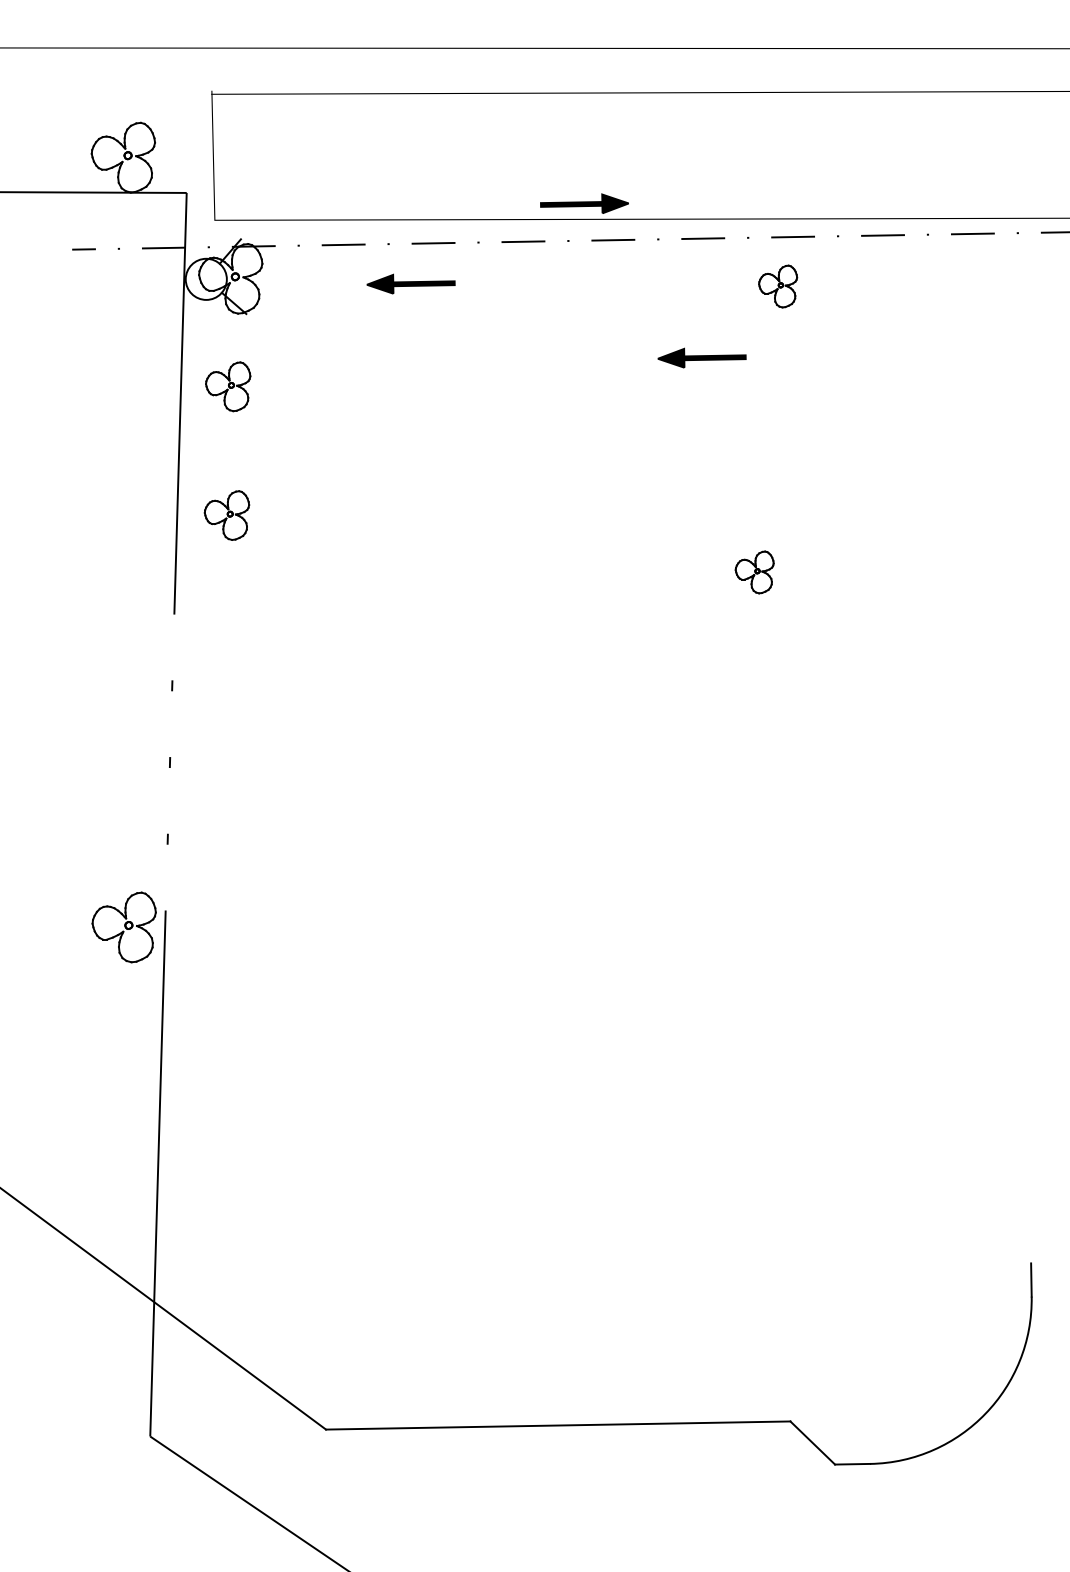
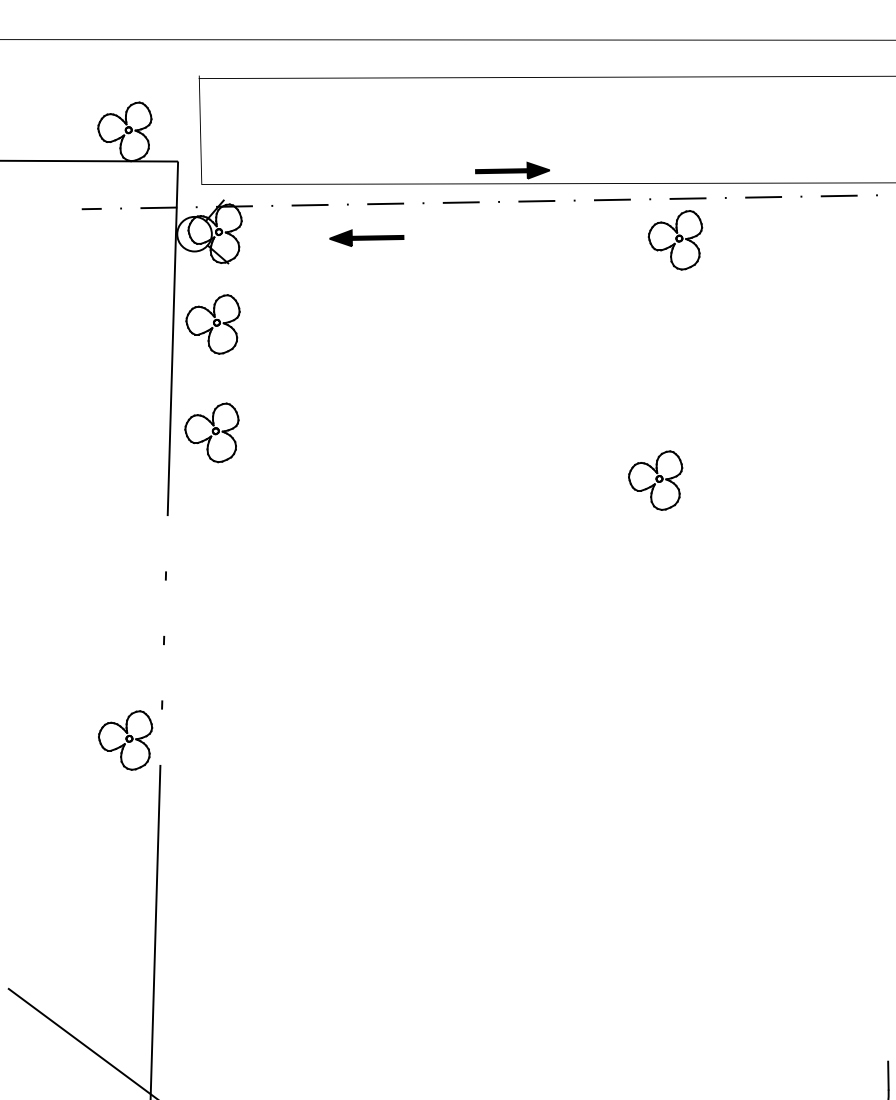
part: (777, 286) -> (674, 240), size x1.67
part: (701, 357) -> (610, 299), removed
part: (227, 386) -> (212, 324), size x1.43
part: (226, 515) -> (211, 432), size x1.43
part: (754, 572) -> (655, 480), size x1.67
part: (123, 927) -> (124, 740), moved

